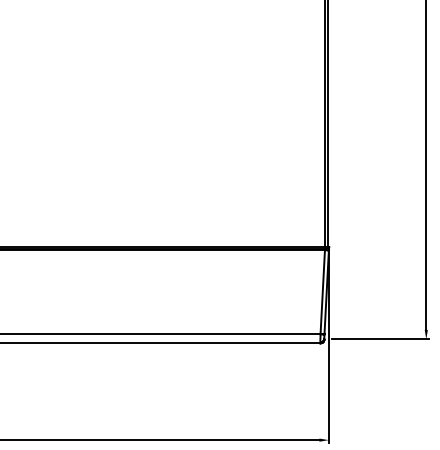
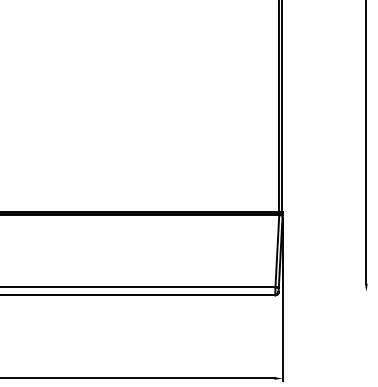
line: (379, 338) -> (326, 291), removed

